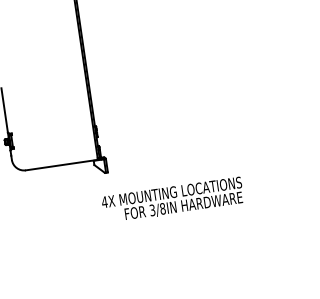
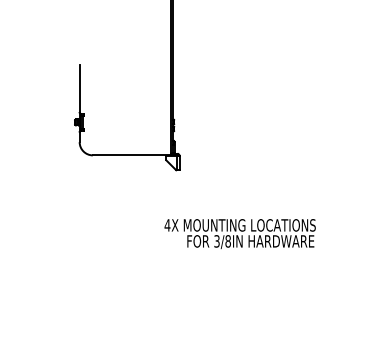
text: (172, 200) -> (239, 233), moved

